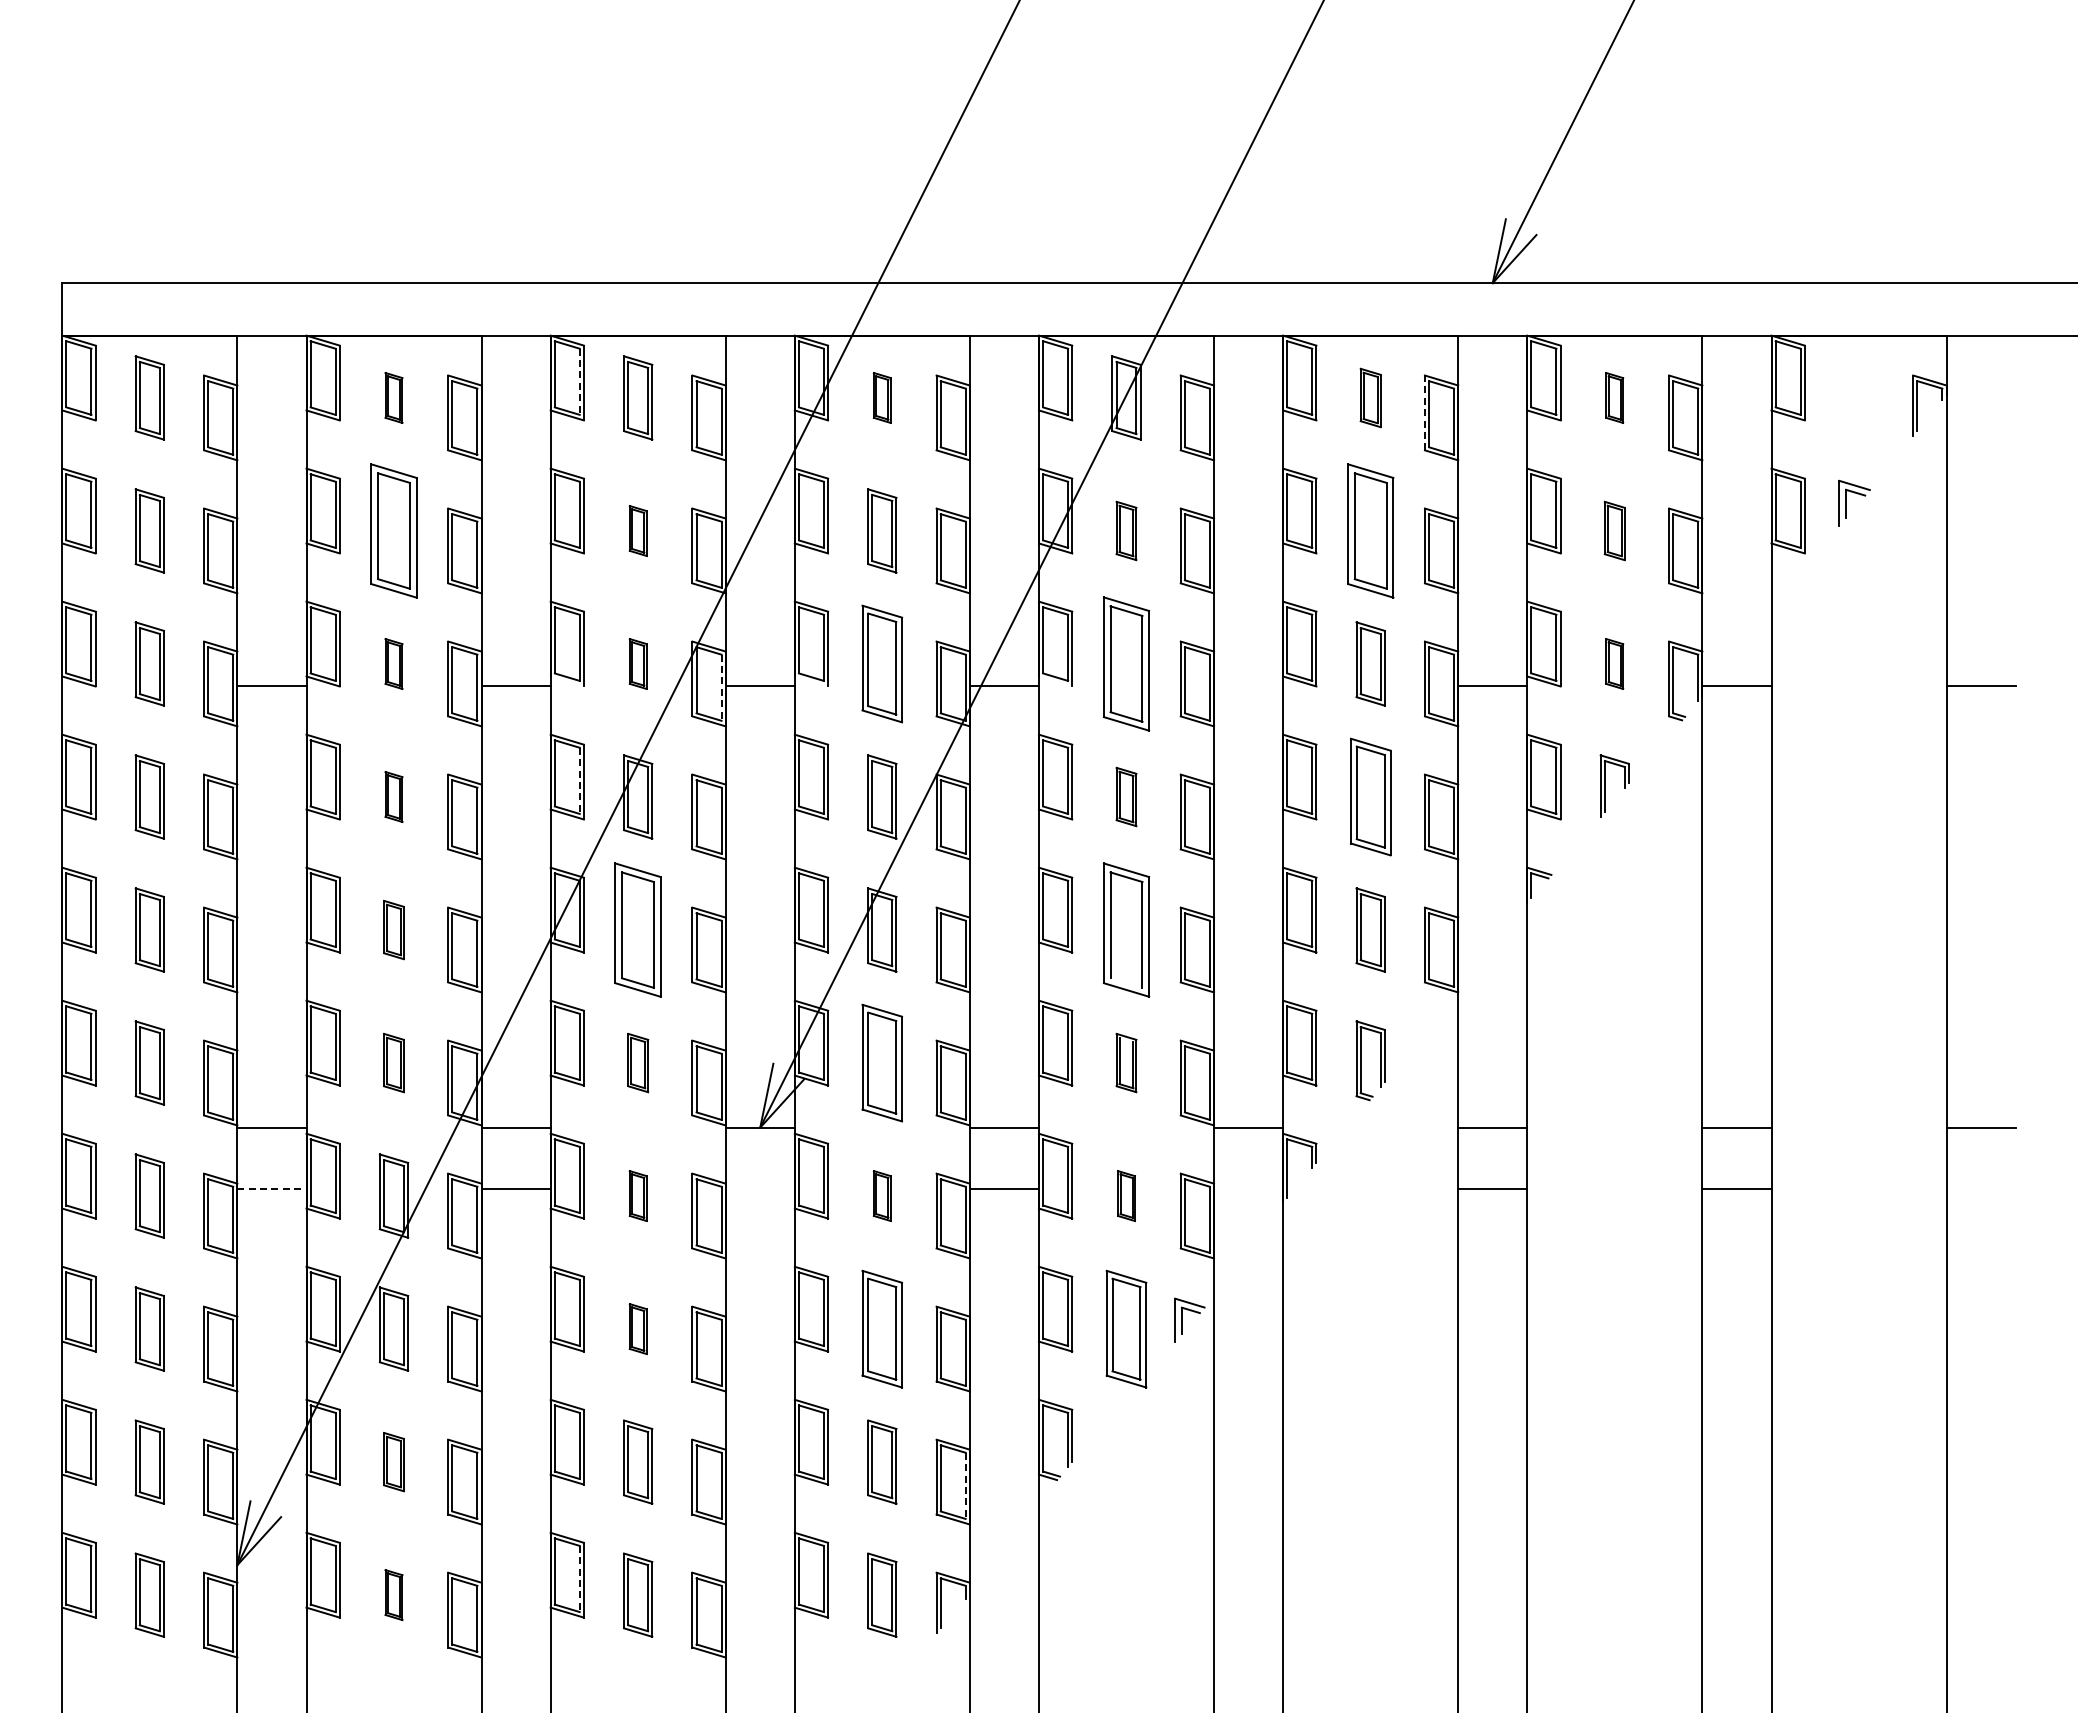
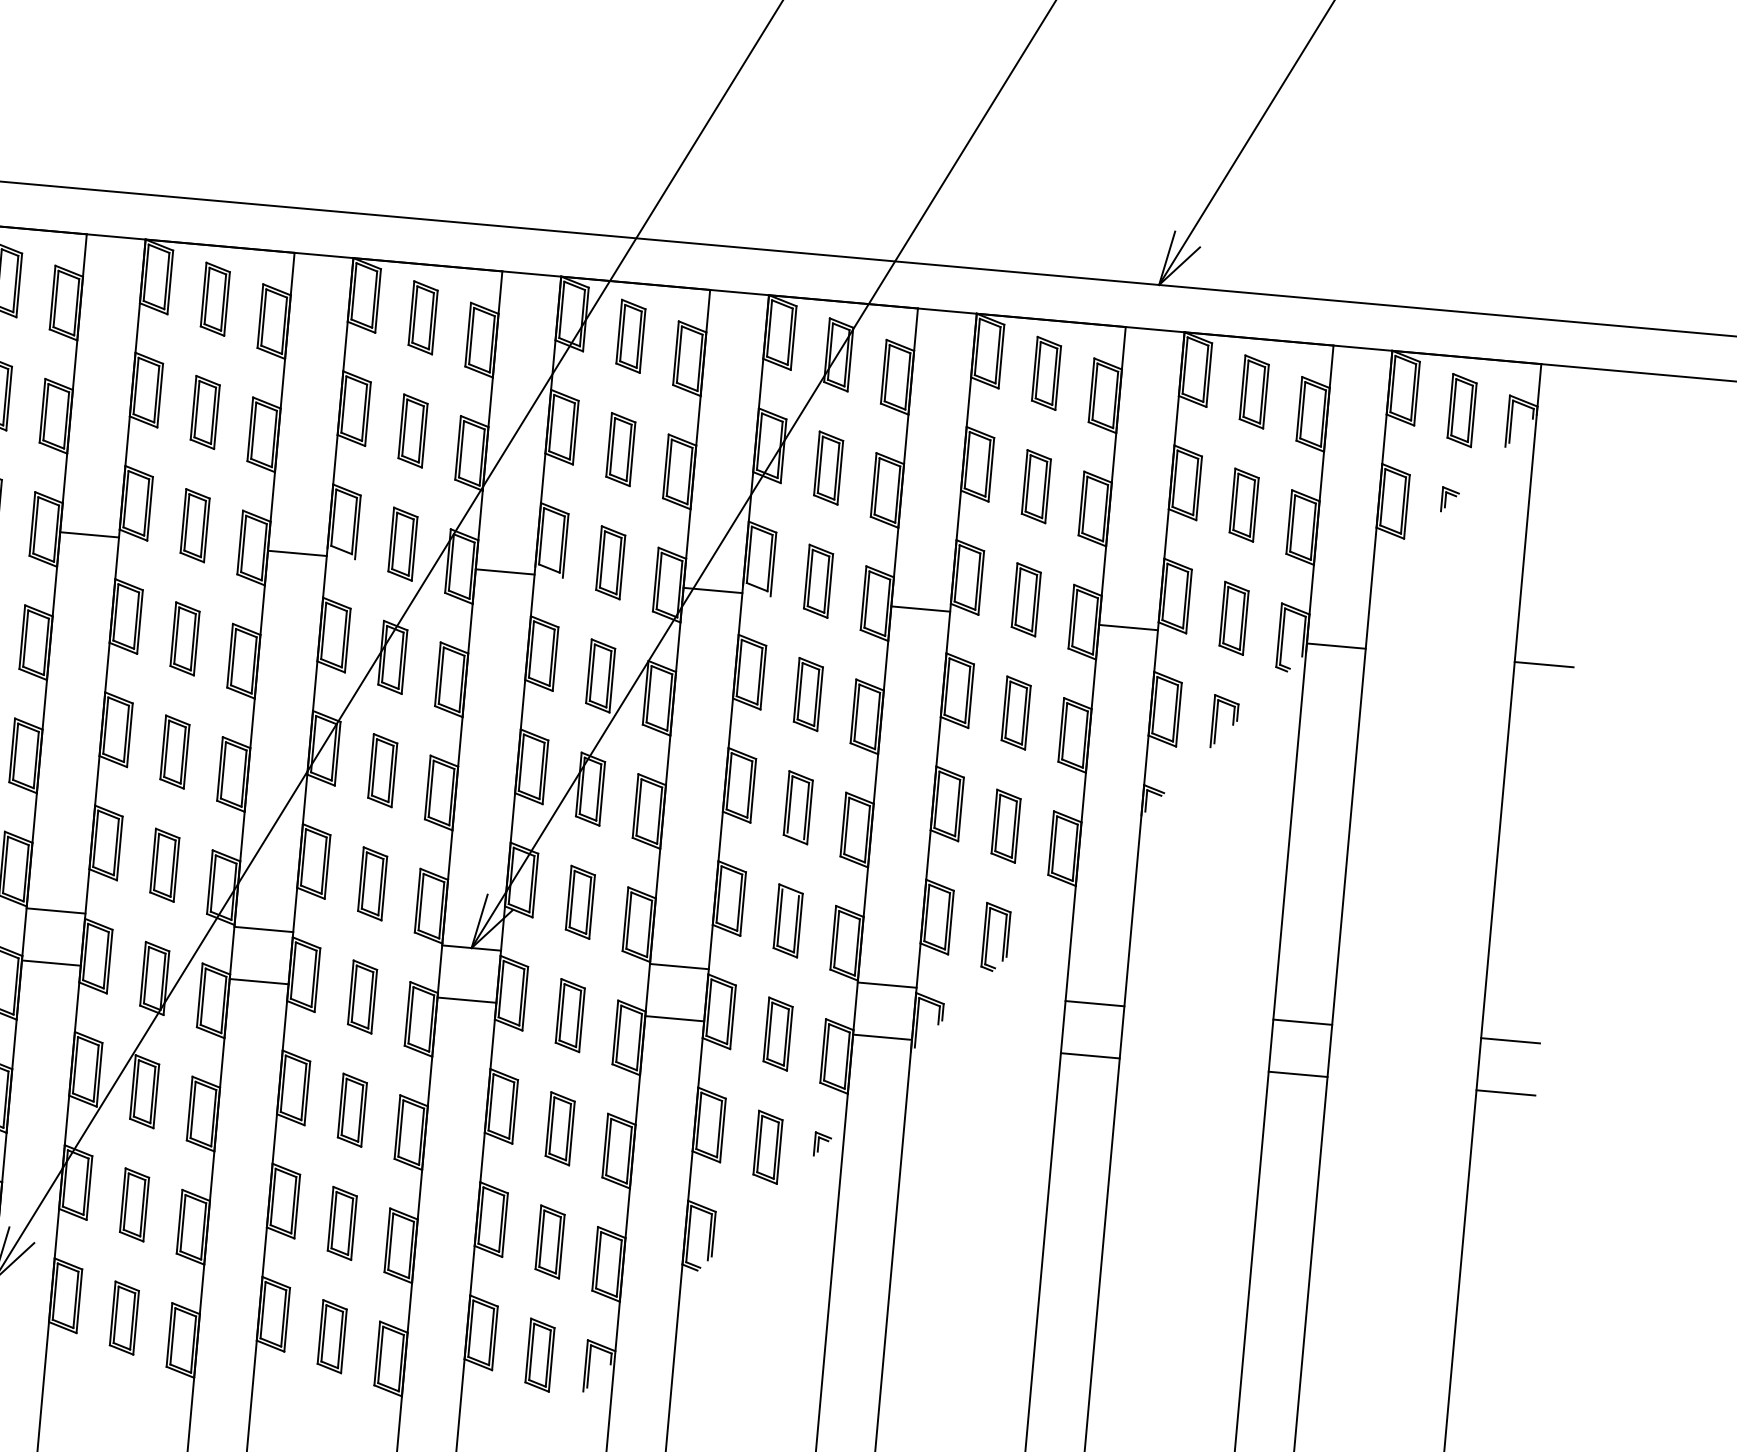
line: (579, 382) -> (374, 300), dashed -> solid
part: (393, 397) -> (214, 298), size x1.67
part: (882, 397) -> (631, 335), size x1.67
part: (1370, 397) -> (1046, 373), size x1.43
part: (1614, 397) -> (1254, 391), size x1.67
part: (1858, 397) -> (1461, 410), added
line: (1424, 412) -> (1091, 389), dashed -> solid
part: (1853, 503) -> (1449, 499), size x0.62
part: (393, 530) -> (204, 412), size x0.62
part: (638, 530) -> (413, 430), size x1.67
part: (1126, 530) -> (828, 467), size x1.43
part: (1370, 530) -> (1036, 486), size x0.62
part: (1614, 530) -> (1243, 504), size x1.43
part: (393, 663) -> (194, 525), size x1.67
part: (638, 663) -> (403, 543), size x1.67
part: (882, 663) -> (610, 562), size x0.71
part: (1126, 663) -> (818, 580), size x0.62
part: (1614, 663) -> (1233, 617), size x1.67
line: (1248, 685) -> (920, 608), added
line: (721, 688) -> (471, 571), dashed -> solid
line: (579, 781) -> (344, 639), dashed -> solid
part: (393, 796) -> (184, 638), size x1.67
part: (1126, 796) -> (808, 694), size x1.43
part: (1370, 796) -> (1016, 712), size x0.71
part: (393, 929) -> (174, 751), size x1.43
part: (638, 929) -> (383, 770), size x0.62
part: (1126, 929) -> (798, 807), size x0.62
part: (393, 1062) -> (164, 864), size x1.43
part: (638, 1062) -> (372, 883), size x1.43
part: (882, 1062) -> (580, 901), size x0.71
part: (1126, 1062) -> (788, 920), size x1.43
line: (271, 1188) -> (51, 962), dashed -> solid
line: (759, 1188) -> (466, 999), added
line: (1248, 1188) -> (882, 1036), added
line: (1980, 1188) -> (1505, 1092), added
part: (638, 1195) -> (362, 996), size x1.67
part: (882, 1195) -> (570, 1015), size x1.67
part: (1126, 1195) -> (778, 1033), size x1.67
part: (1189, 1319) -> (822, 1143), size x0.62
part: (638, 1328) -> (352, 1109), size x1.67
part: (882, 1328) -> (560, 1128), size x0.71
part: (1126, 1328) -> (768, 1146), size x0.71
part: (393, 1461) -> (134, 1204), size x1.43
line: (965, 1486) -> (619, 1269), dashed -> solid
line: (579, 1579) -> (283, 1318), dashed -> solid
part: (393, 1594) -> (124, 1317), size x1.67

